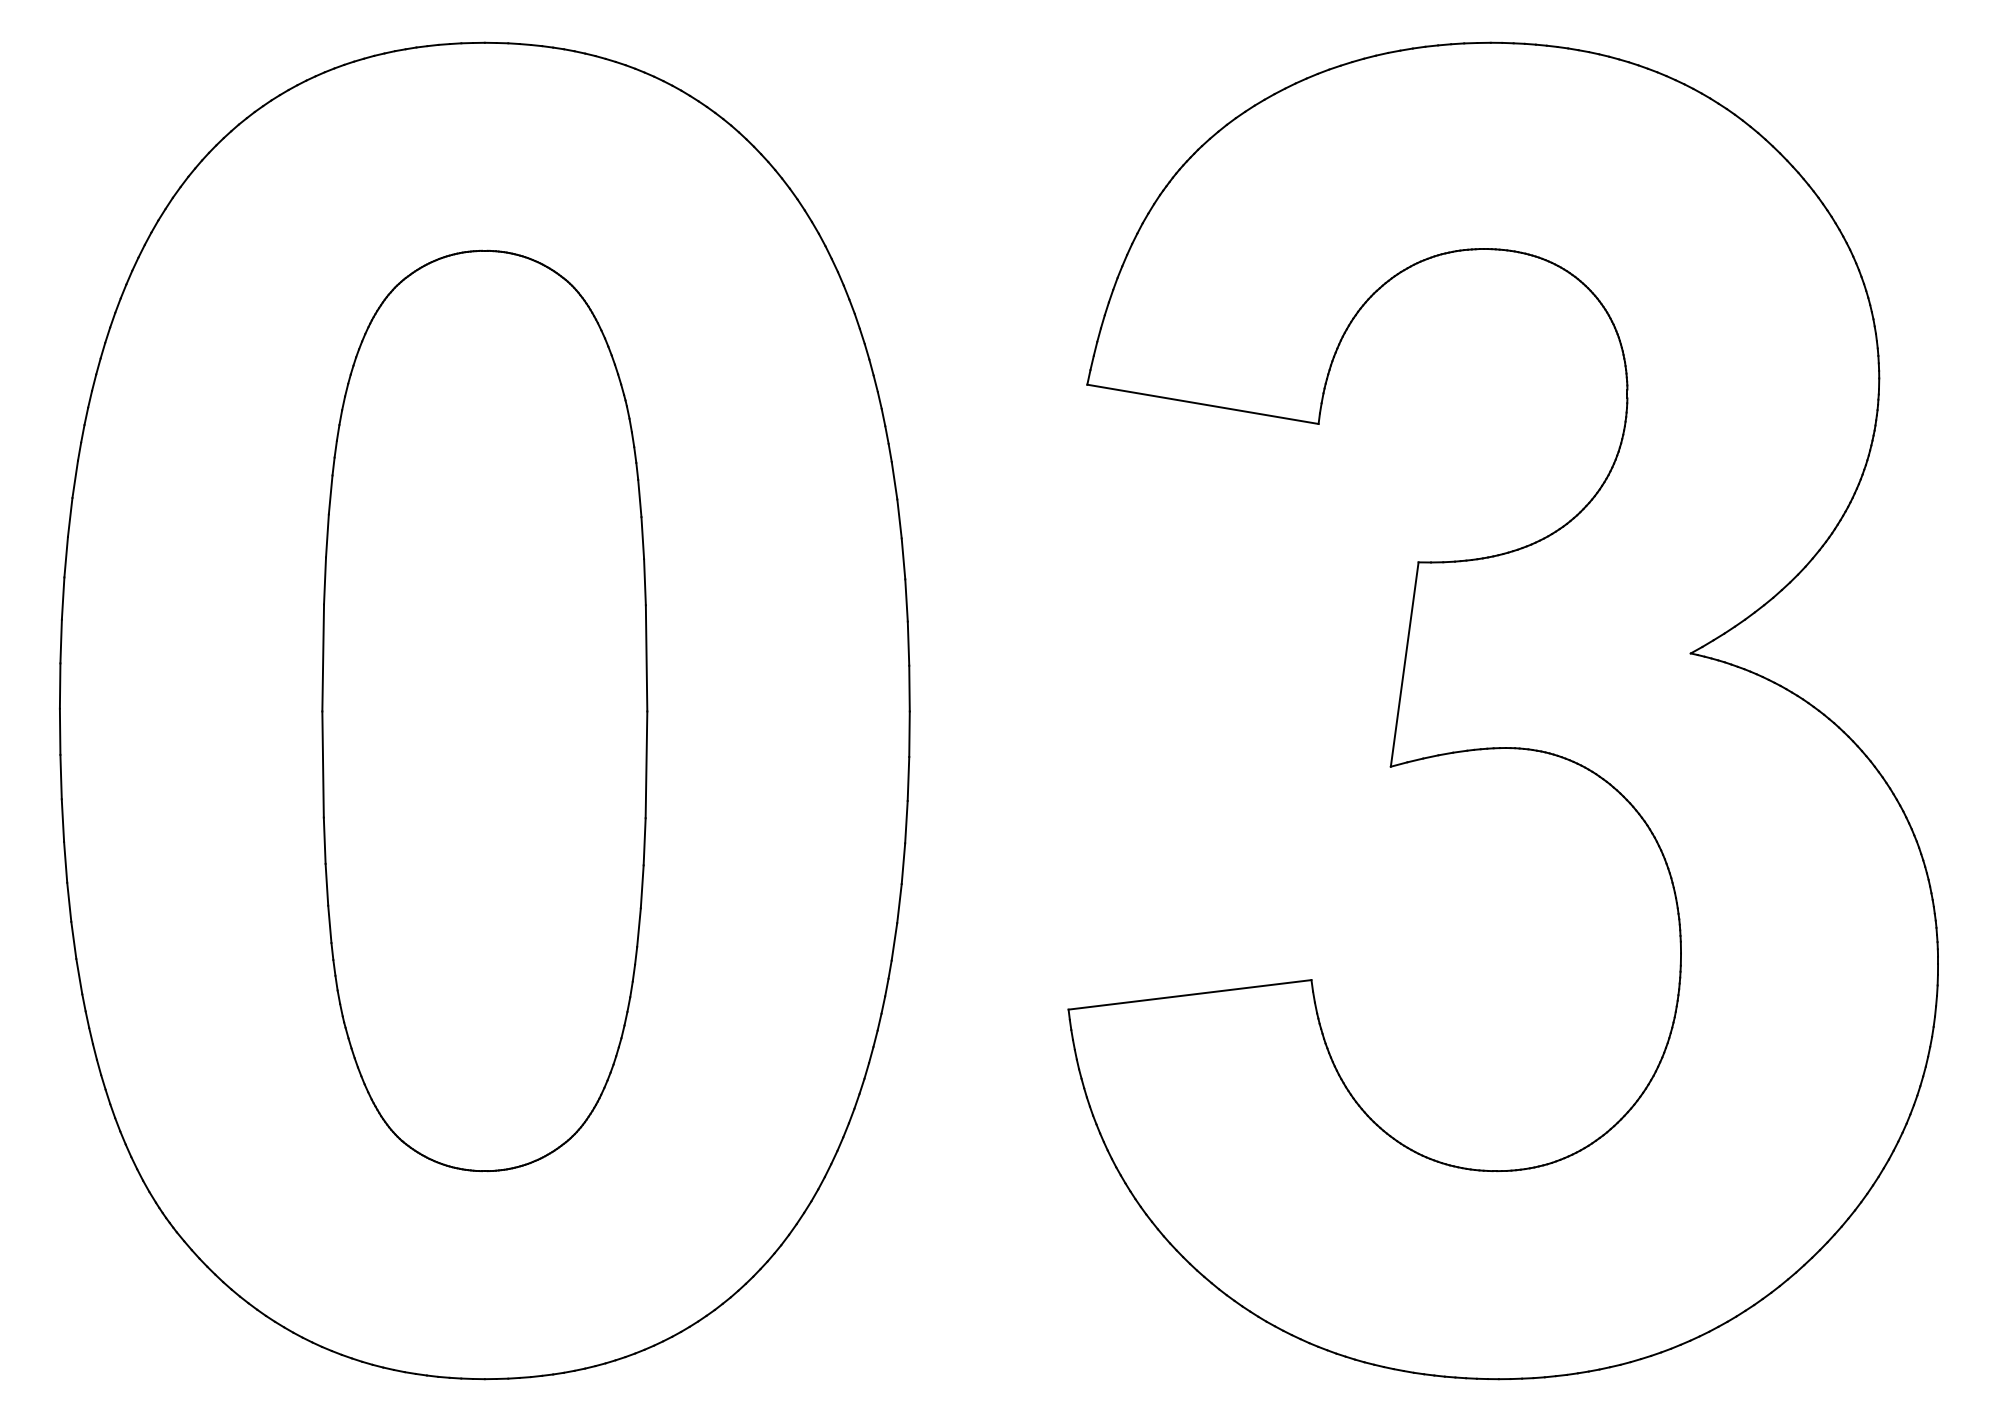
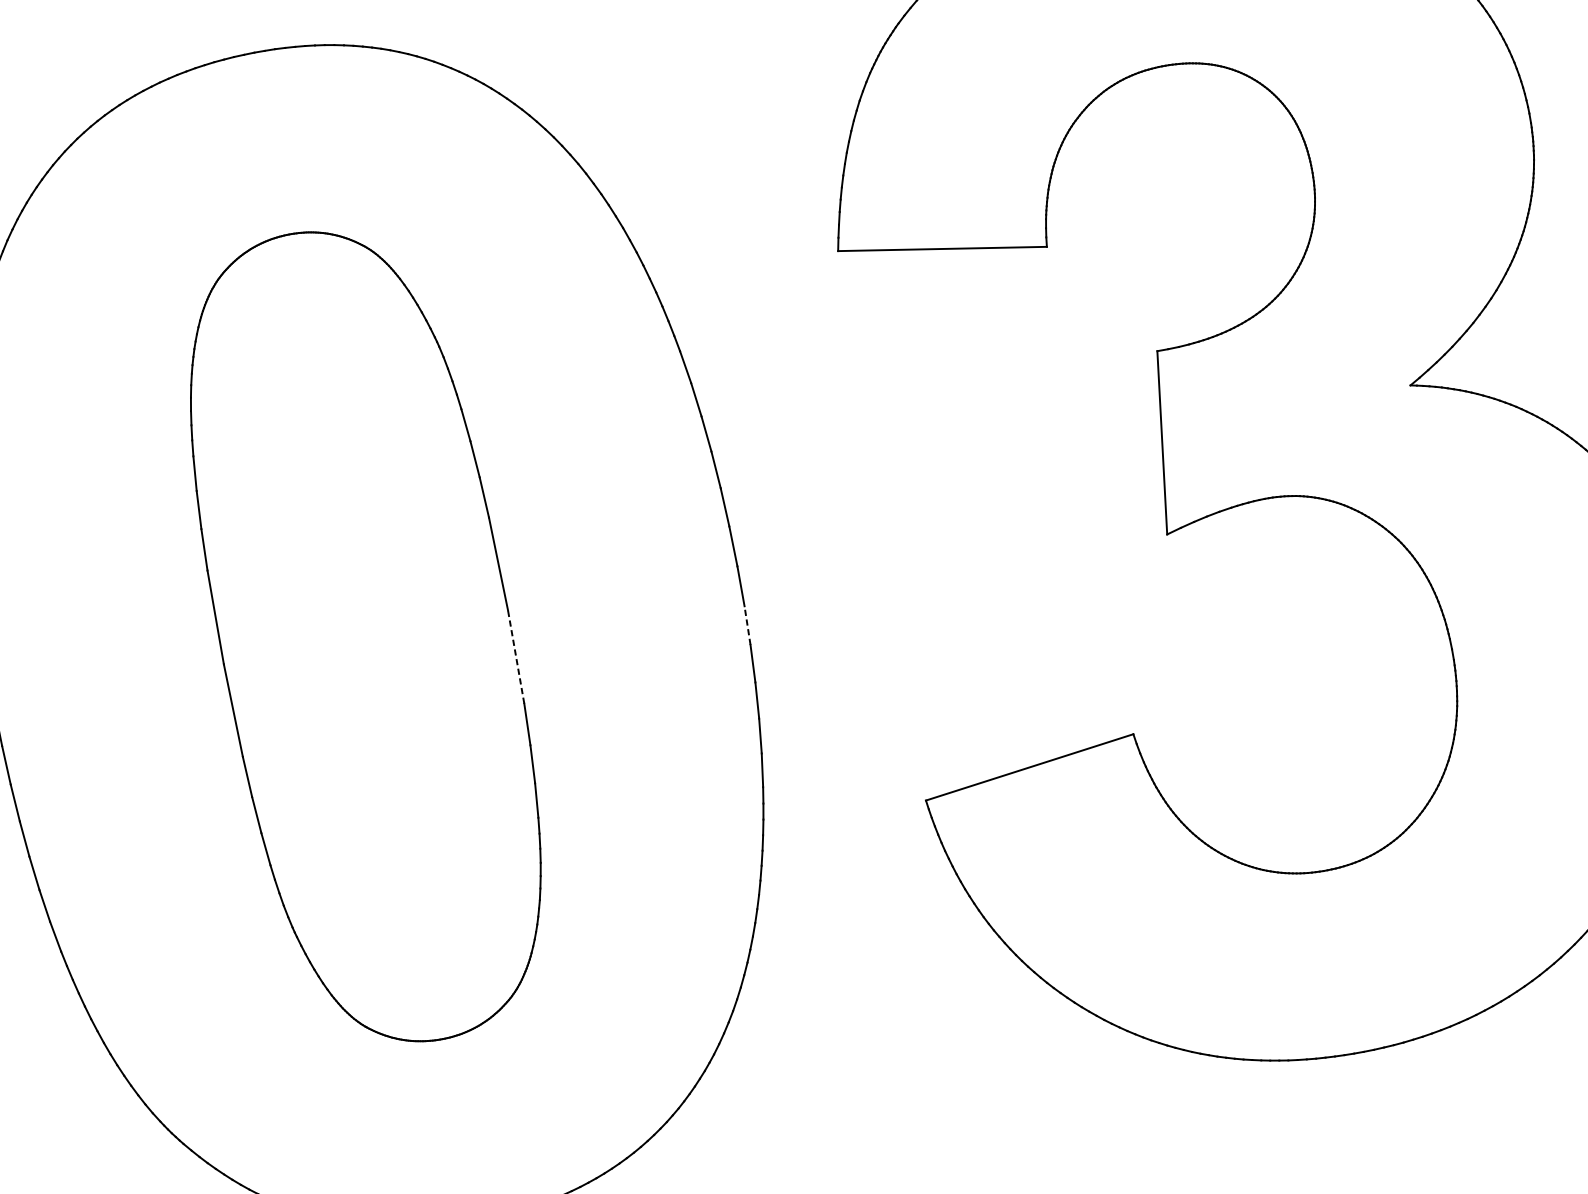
line: (646, 764) -> (516, 656), solid -> dashed
line: (908, 778) -> (747, 625), solid -> dashed

